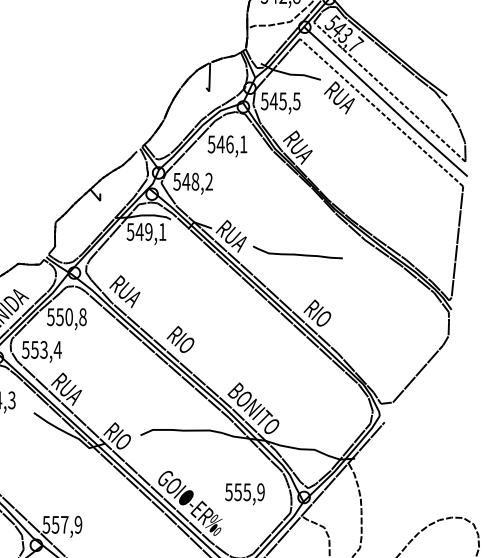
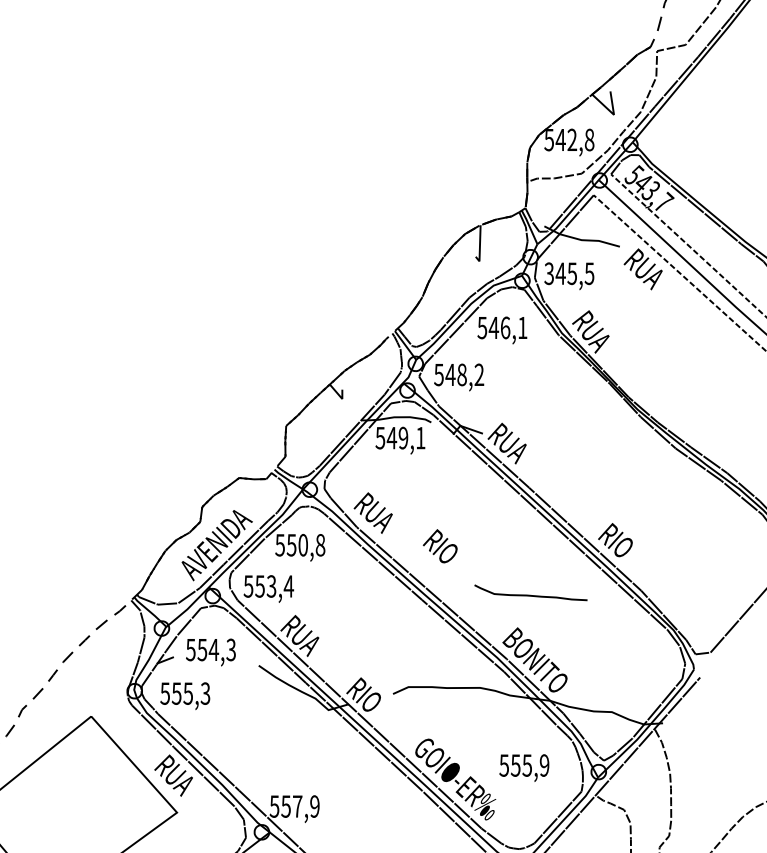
text: (264, 101) -> (549, 273), 545,5 -> 345,5
curve: (297, 253) -> (530, 594), moved
text: (179, 339) -> (439, 546), moved

